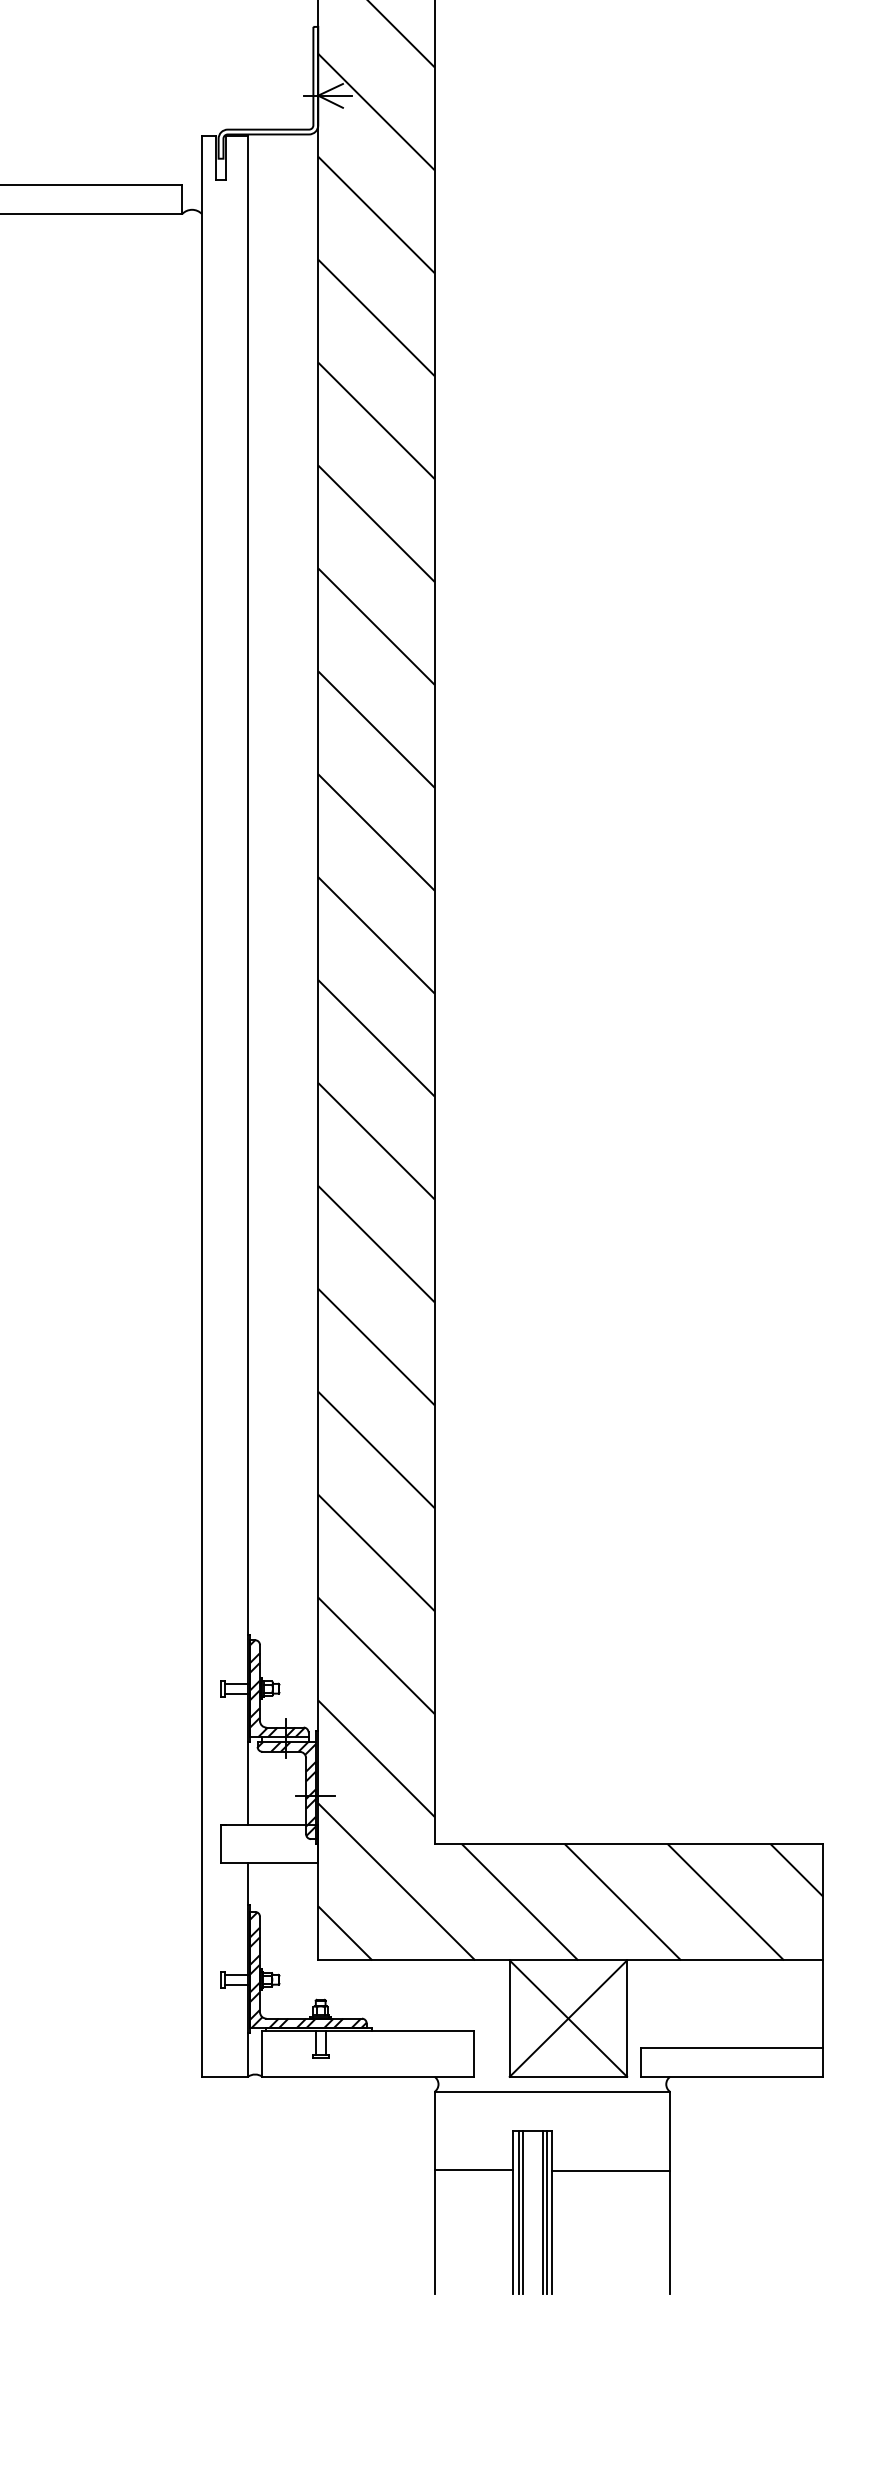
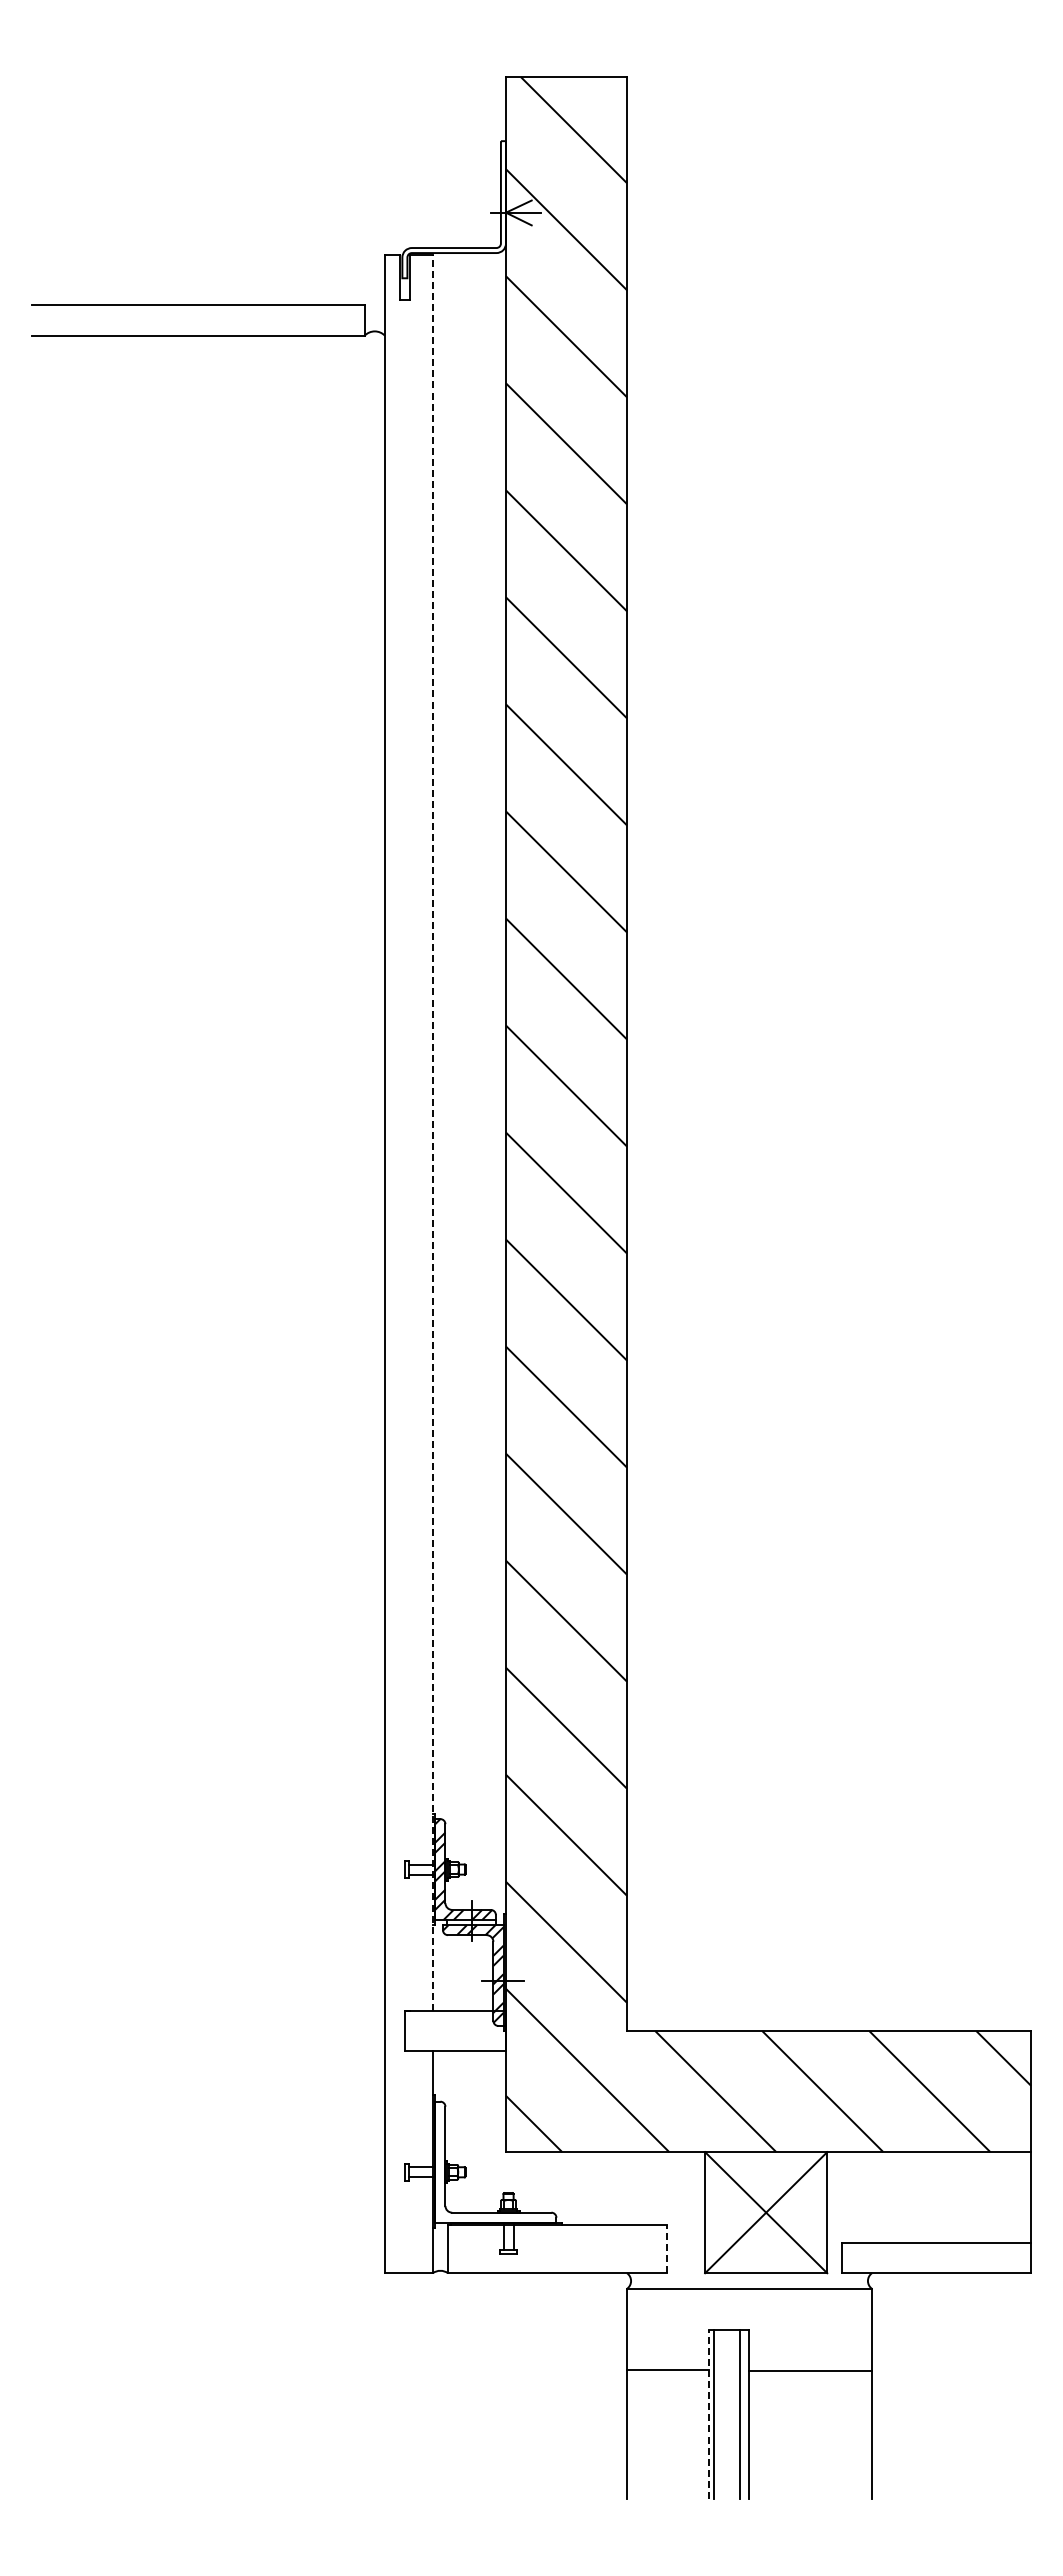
line: (247, 980) -> (432, 1132), solid -> dashed
hatch: (308, 1970) -> (495, 2162), removed
line: (473, 2054) -> (667, 2249), solid -> dashed
line: (512, 2211) -> (708, 2413), solid -> dashed
line: (523, 2211) -> (719, 2413), removed
line: (547, 2211) -> (744, 2413), removed

